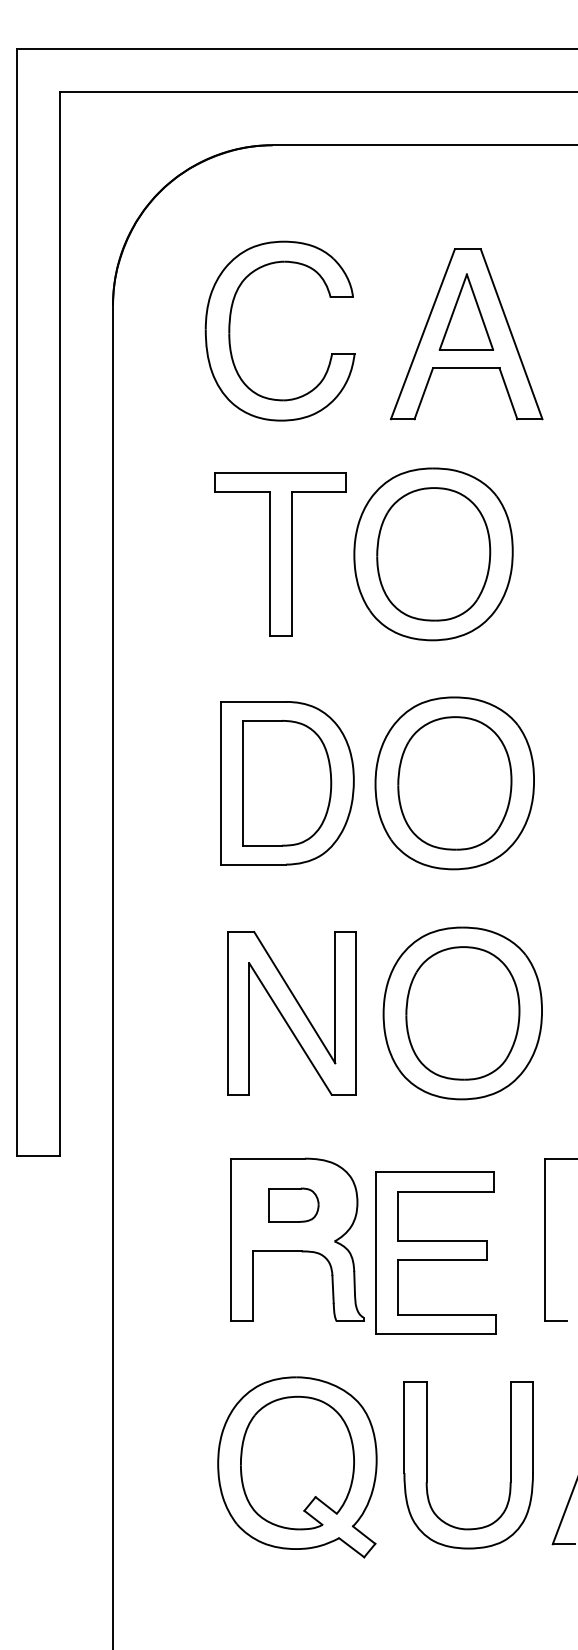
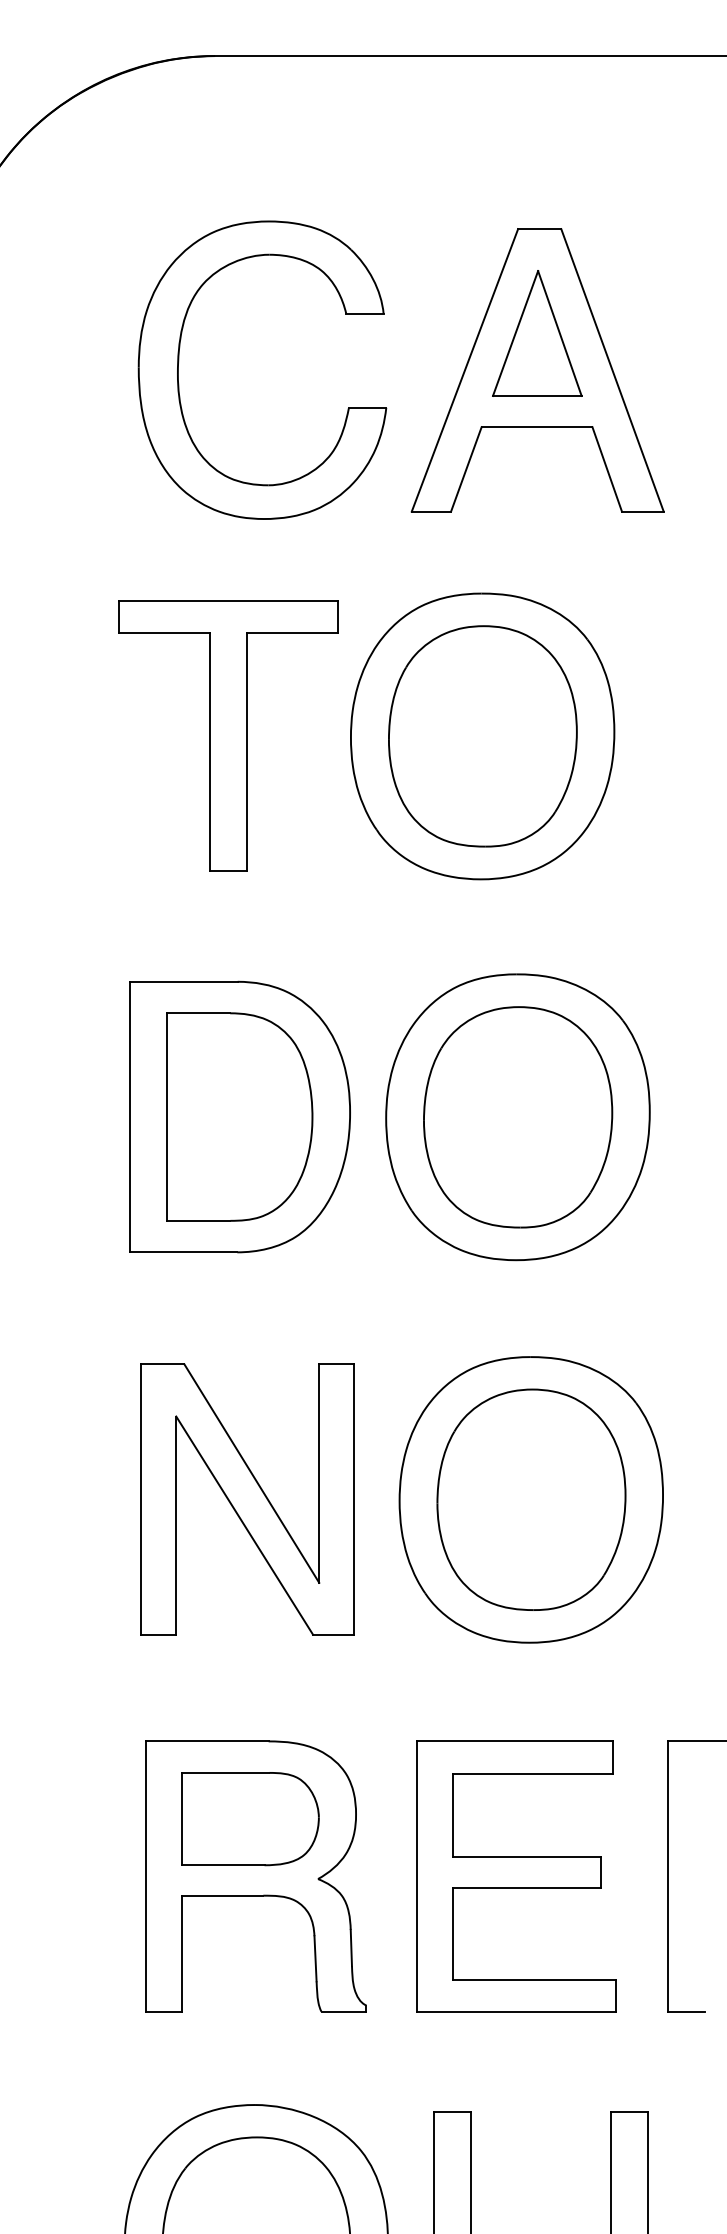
part: (230, 330) -> (179, 369), moved
part: (293, 1204) -> (249, 1817), size x1.67
part: (435, 1252) -> (515, 1875), moved

